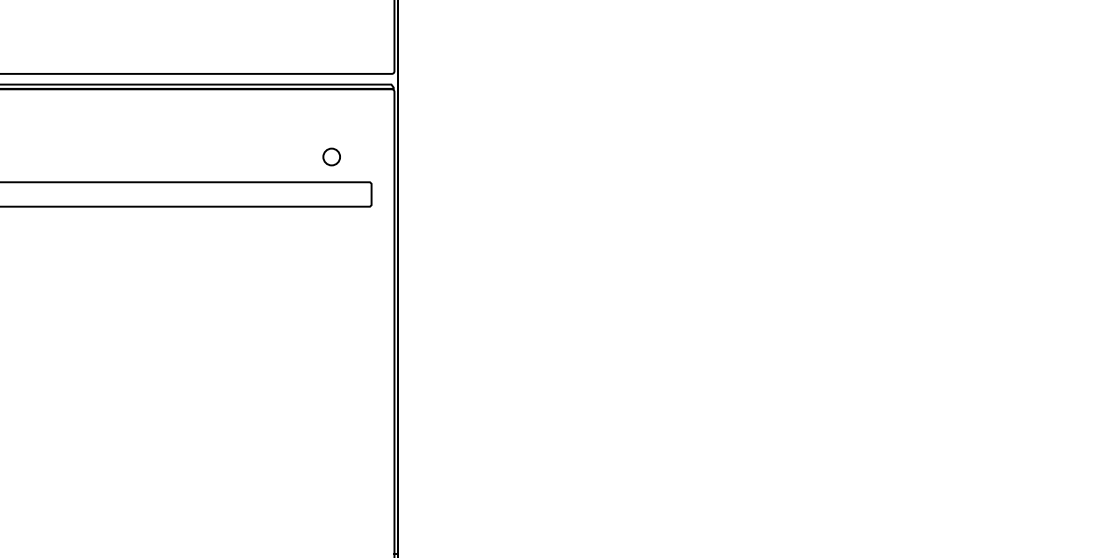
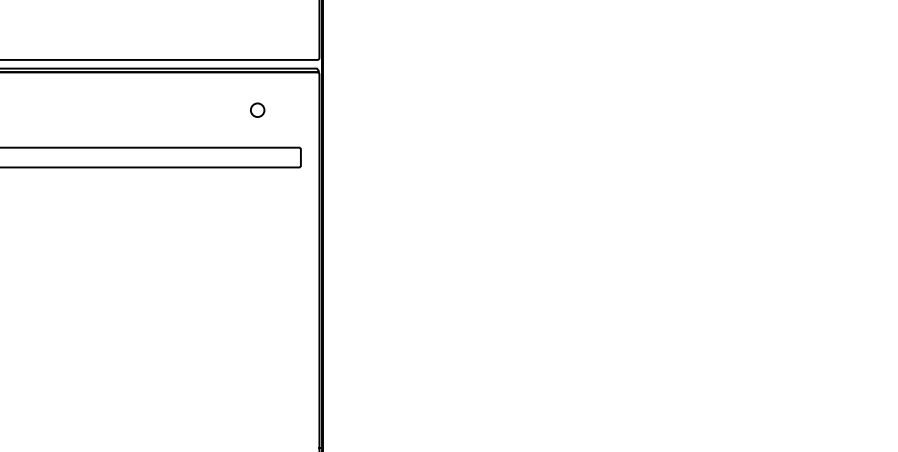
circle: (331, 156) -> (257, 109), moved

